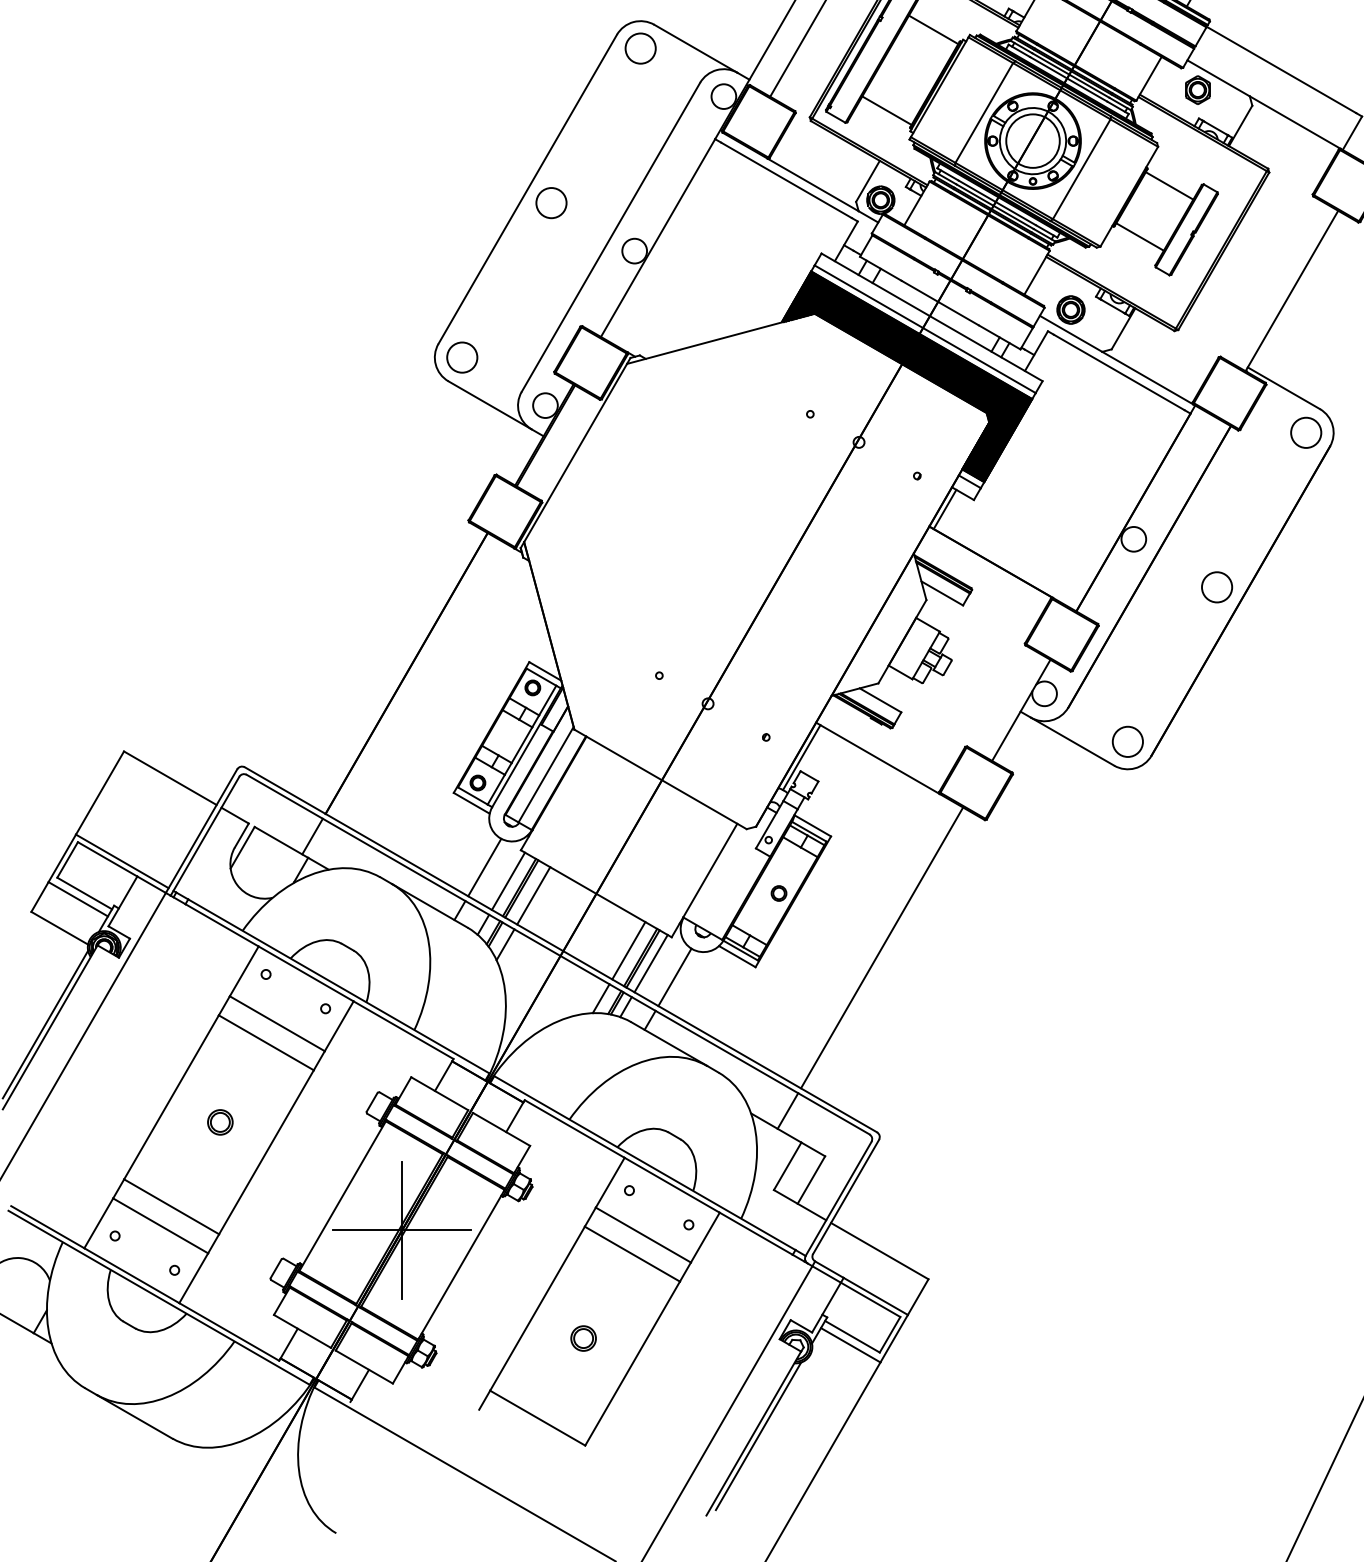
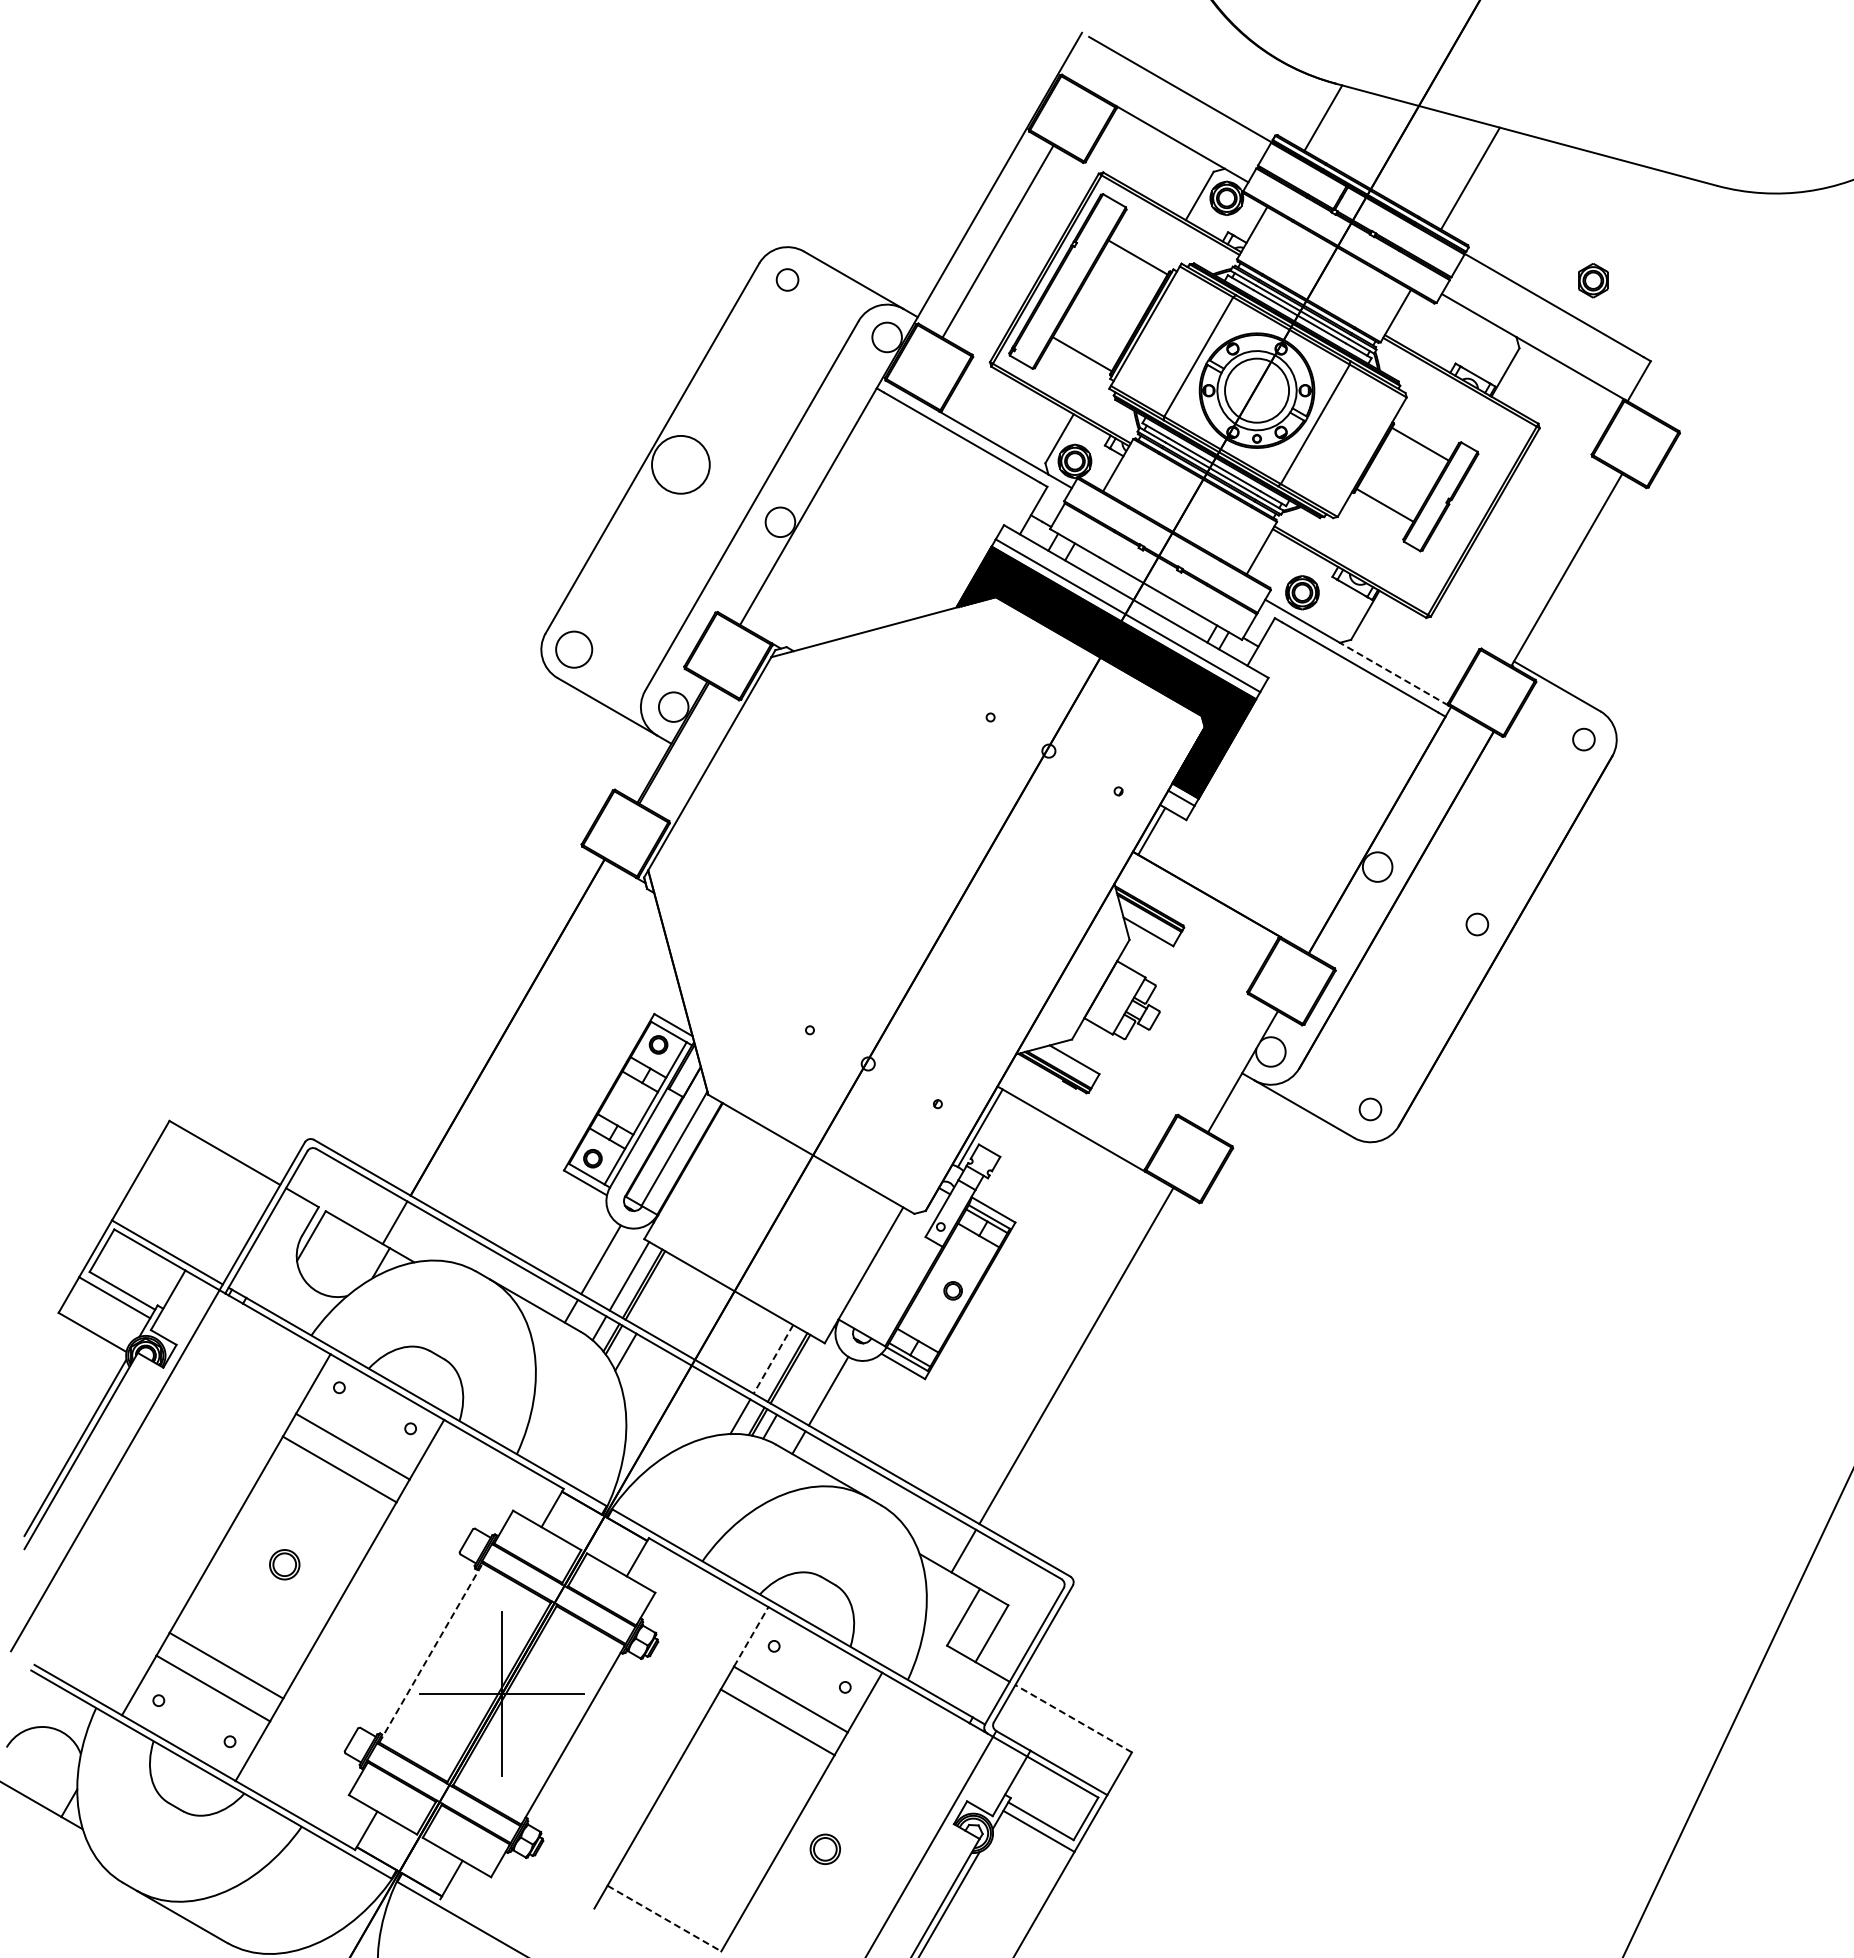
circle: (640, 48) -> (787, 279), size x0.6
part: (1198, 89) -> (1593, 280), moved
circle: (551, 202) -> (680, 464), size x1.6
line: (1147, 378) -> (1394, 674), solid -> dashed
circle: (1305, 432) -> (1583, 739), size x0.6
circle: (1217, 587) -> (1477, 924), size x0.6
circle: (1127, 741) -> (1370, 1109), size x0.6
line: (533, 895) -> (659, 1293), removed
line: (628, 950) -> (773, 1359), solid -> dashed
line: (651, 963) -> (800, 1374), removed
line: (610, 1182) -> (751, 1636), solid -> dashed
line: (343, 1195) -> (431, 1652), solid -> dashed
line: (879, 1250) -> (1073, 1718), solid -> dashed
part: (582, 1337) -> (824, 1848), moved
line: (537, 1418) -> (664, 1918), solid -> dashed

